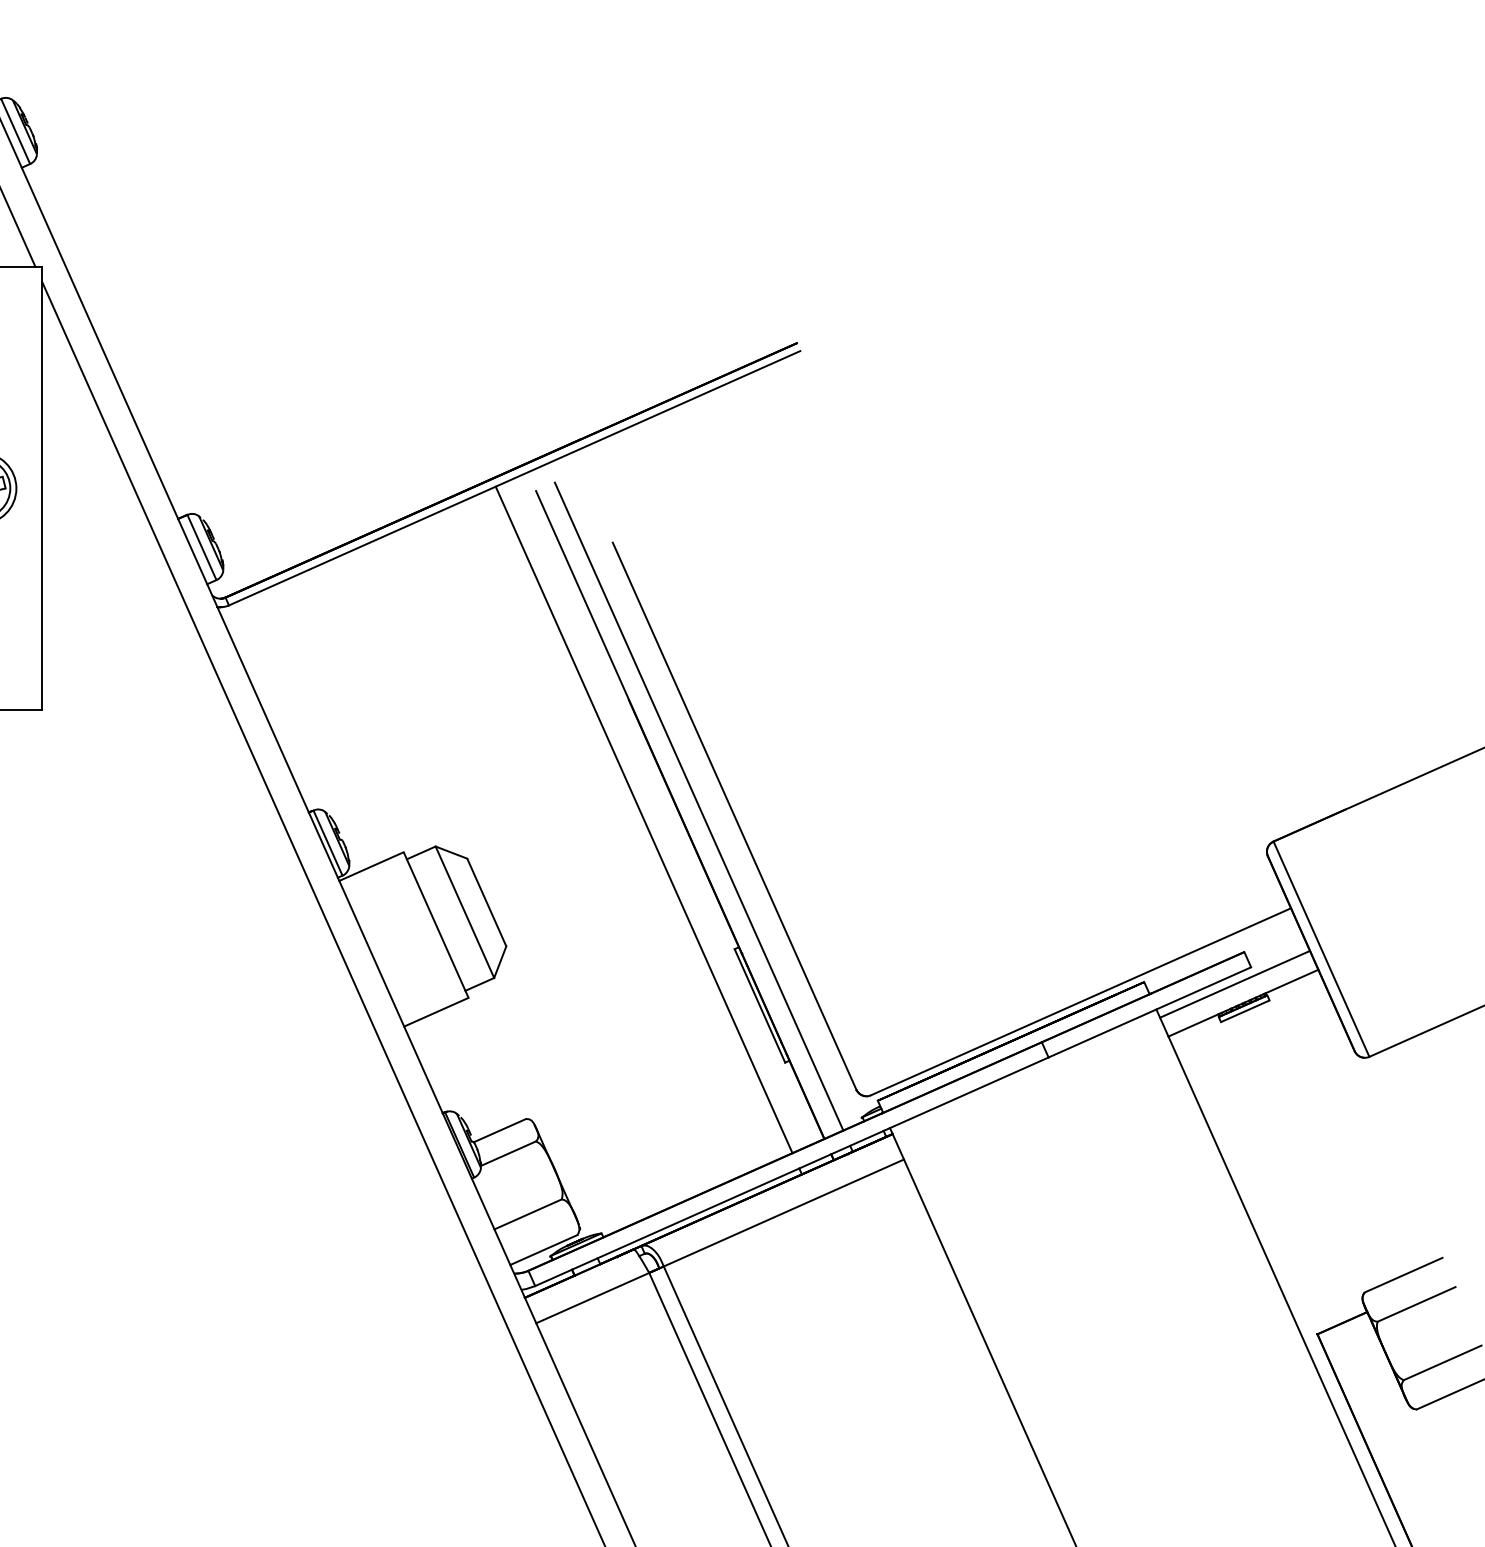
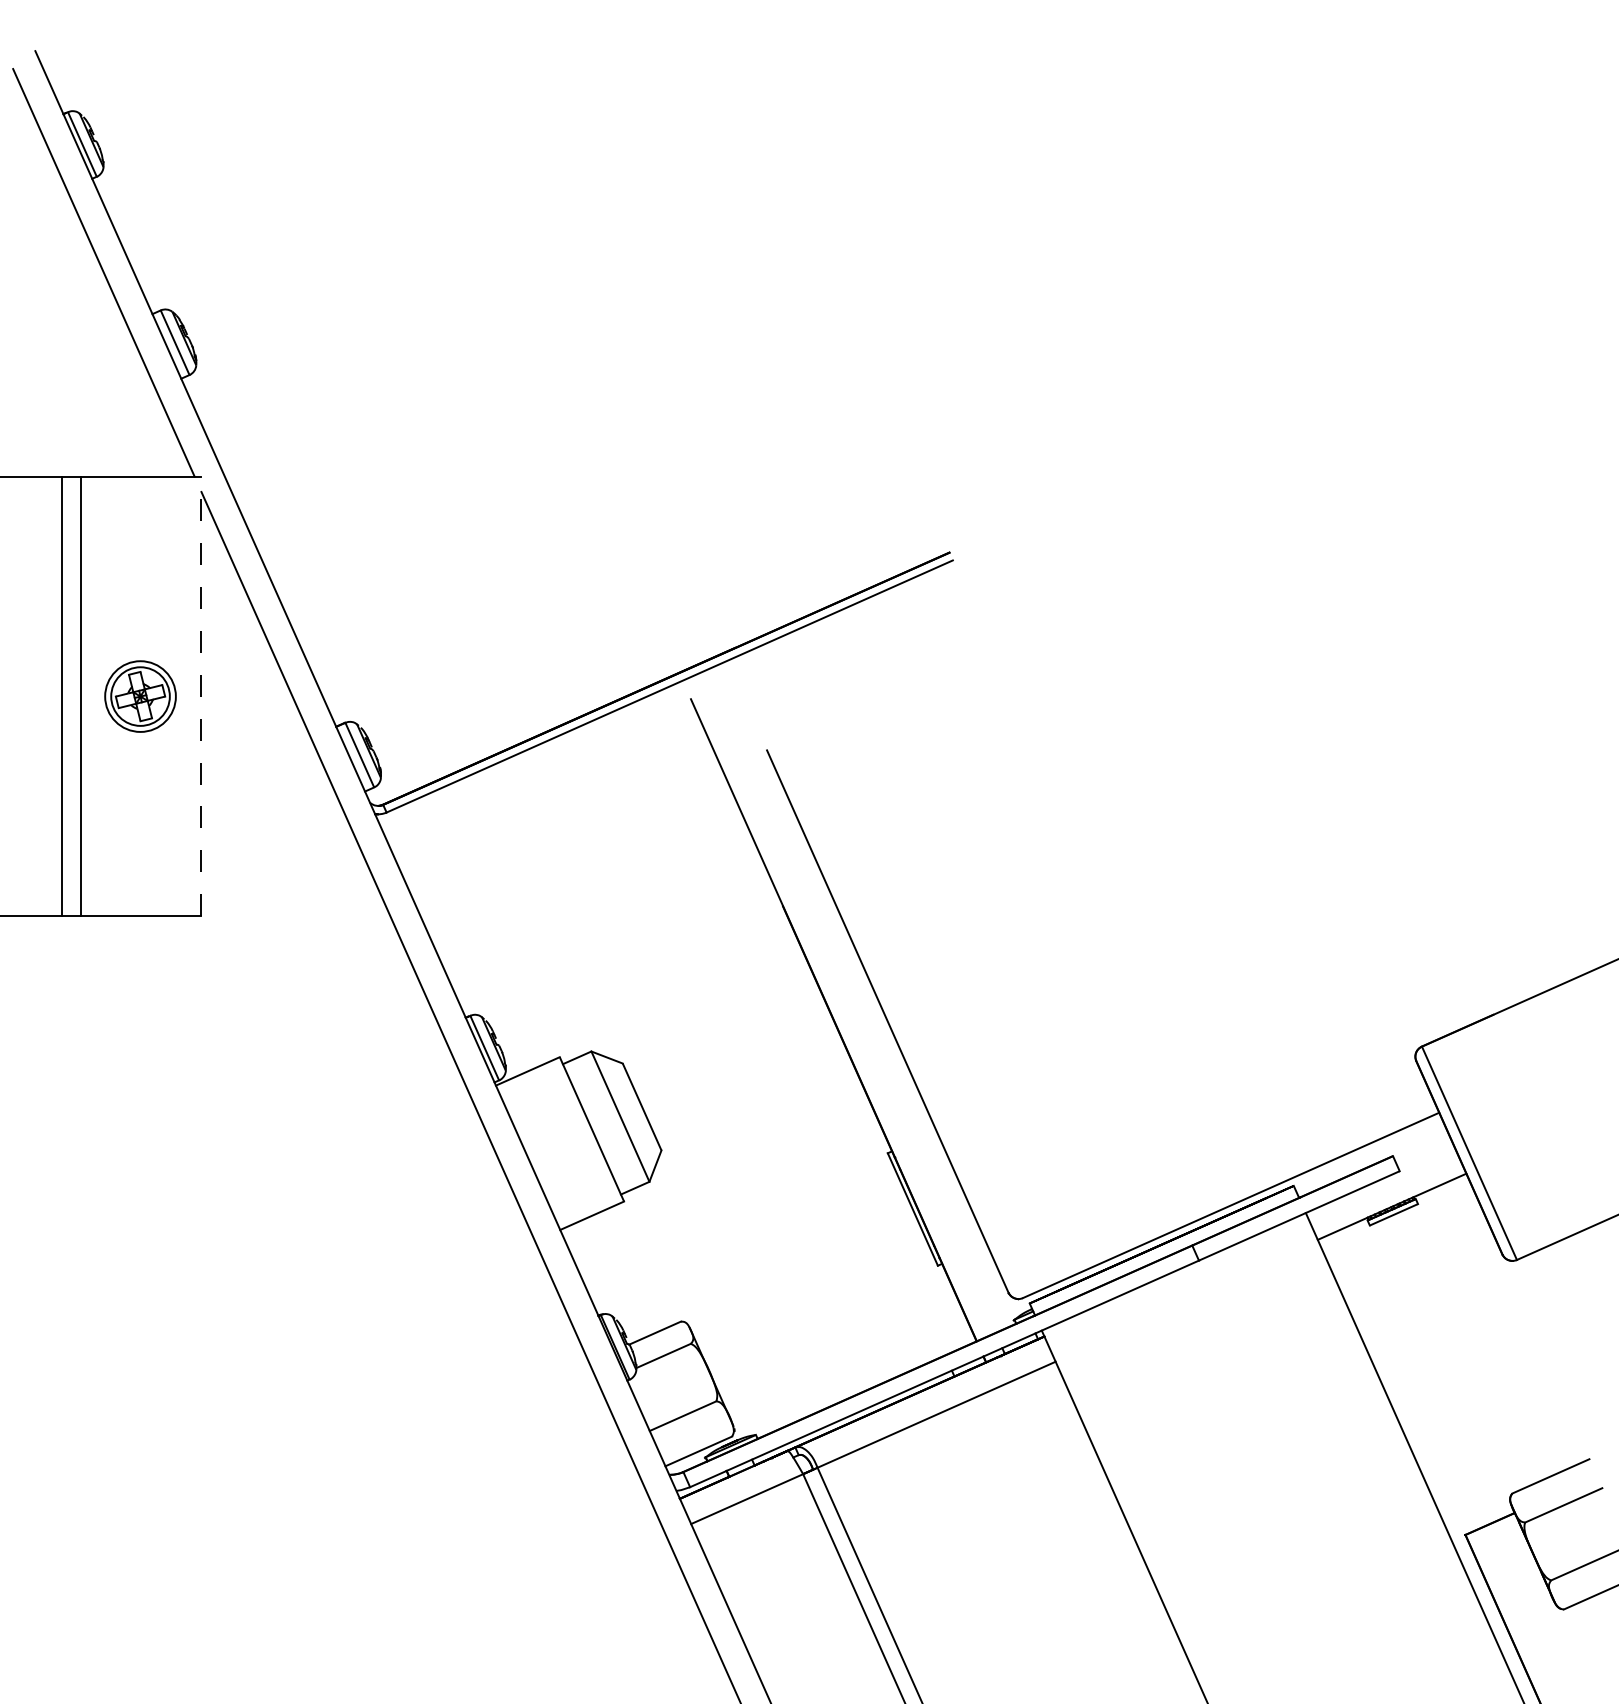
line: (42, 488) -> (201, 696), solid -> dashed
line: (699, 806) -> (852, 1011), removed
line: (644, 819) -> (798, 1024), removed
line: (1234, 984) -> (1383, 1188), removed

